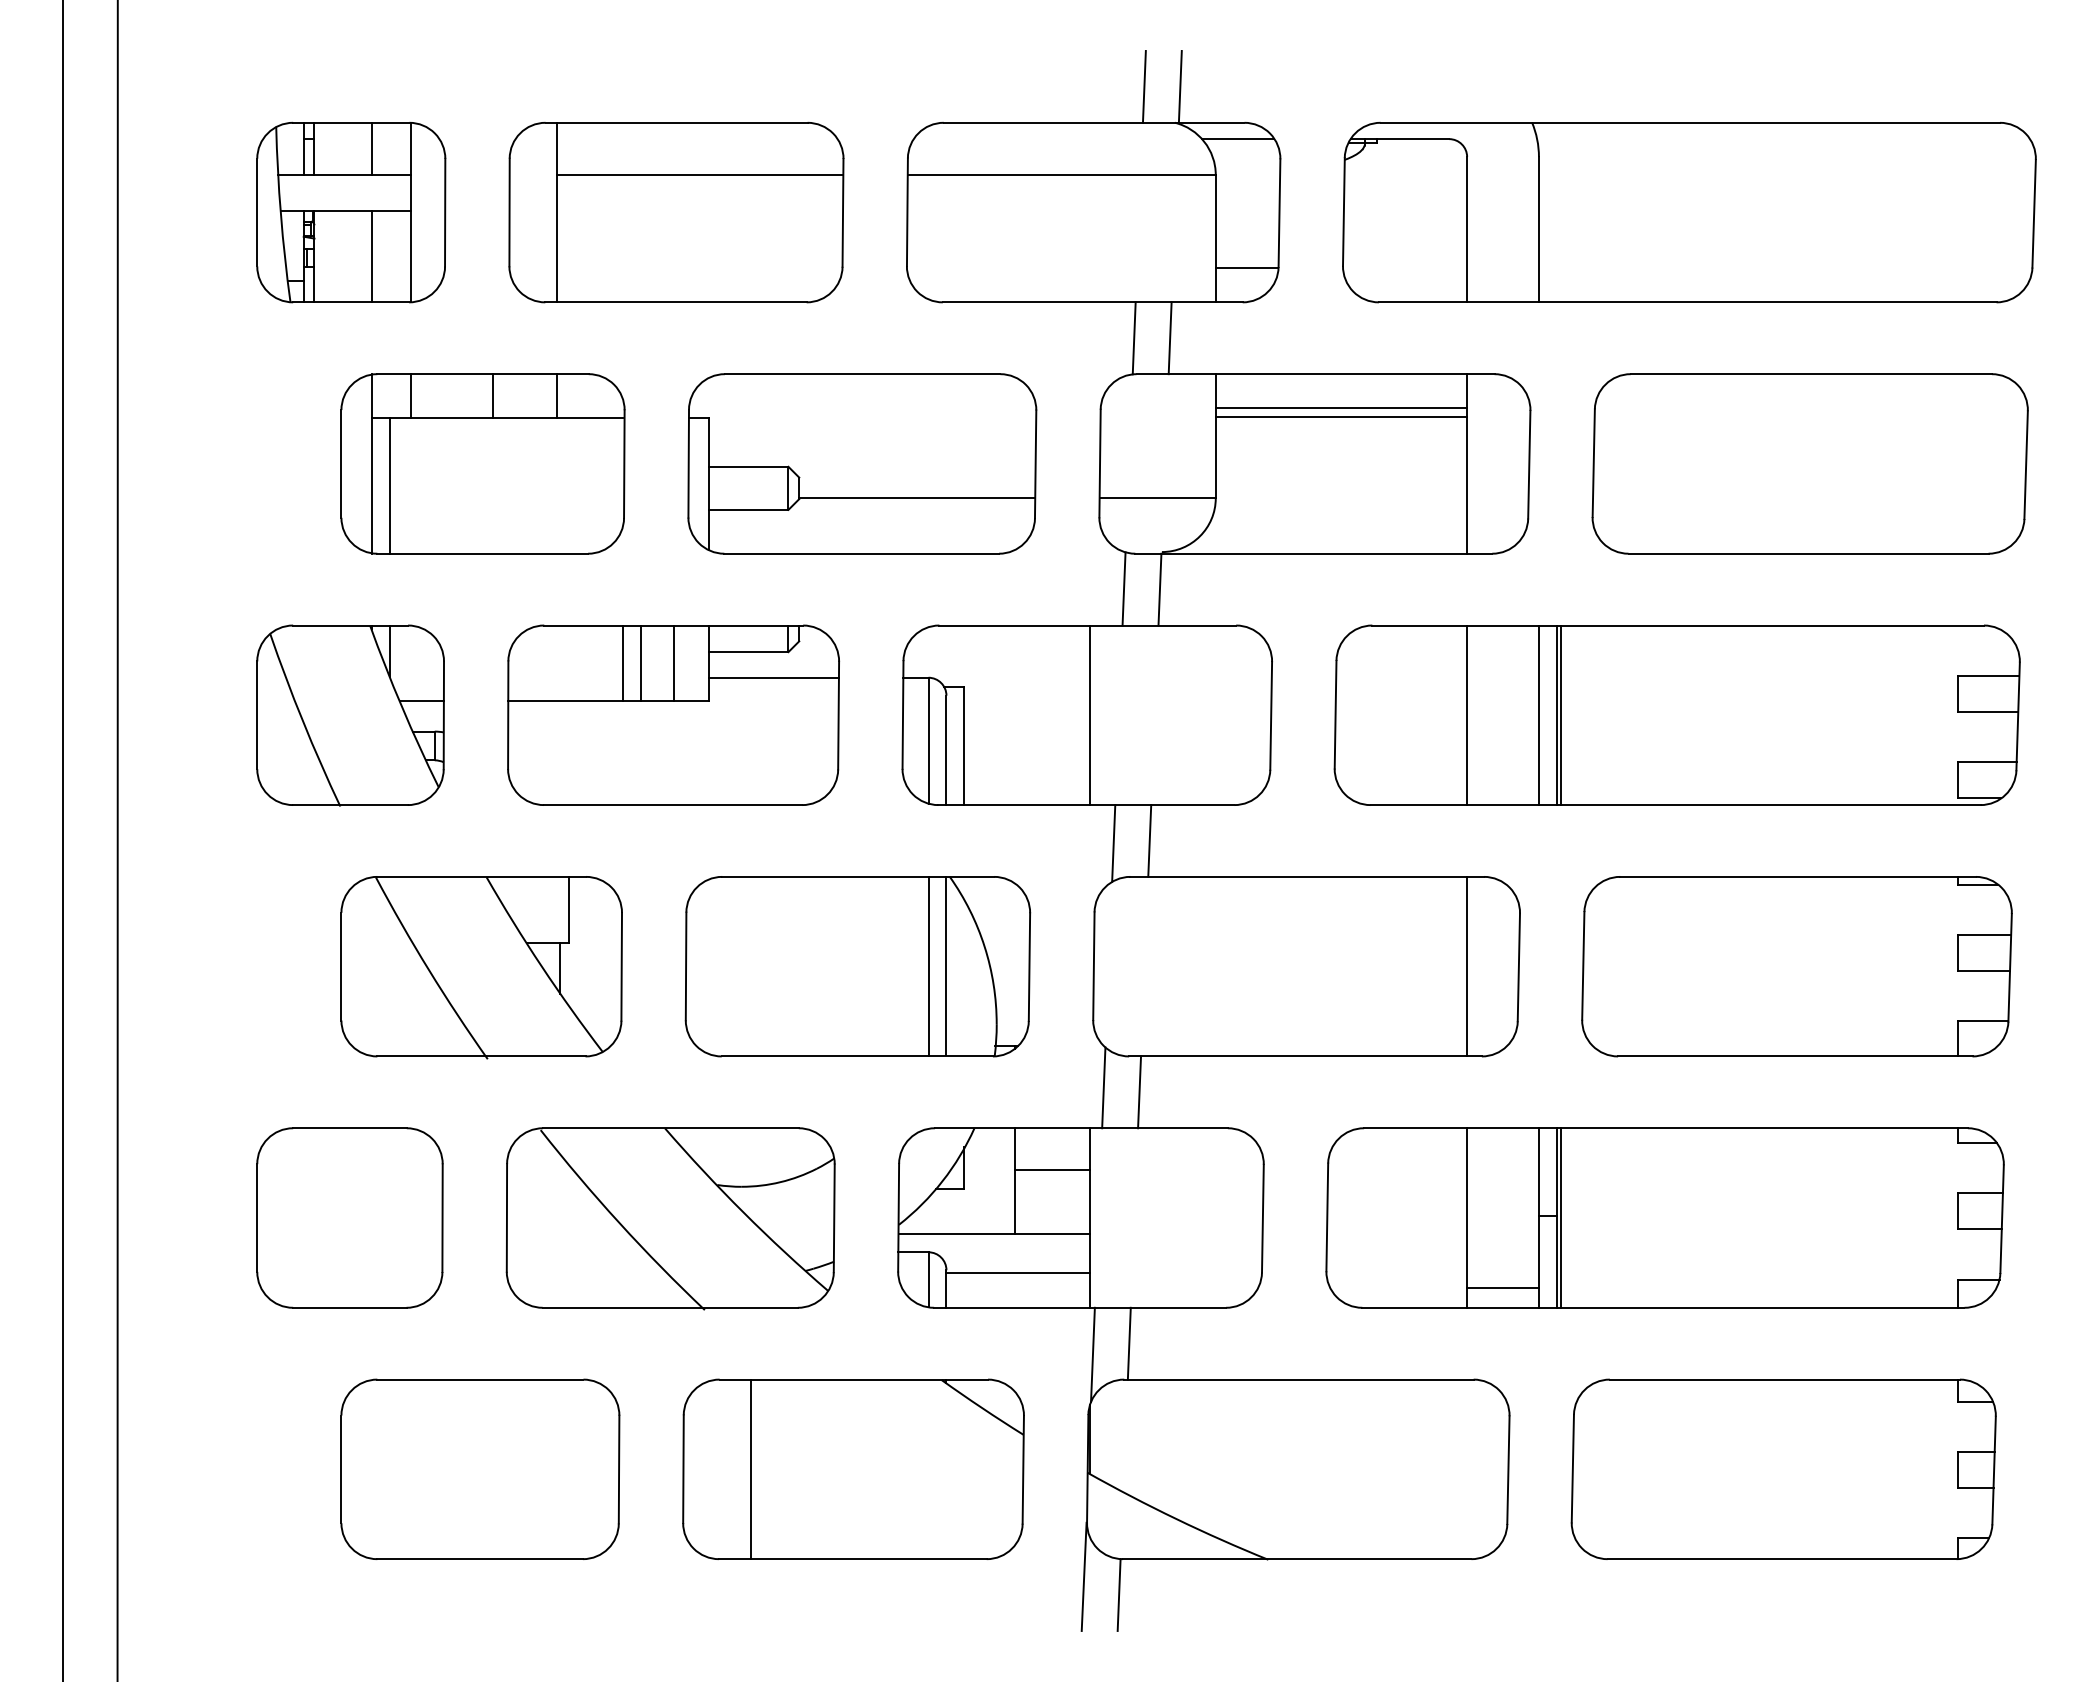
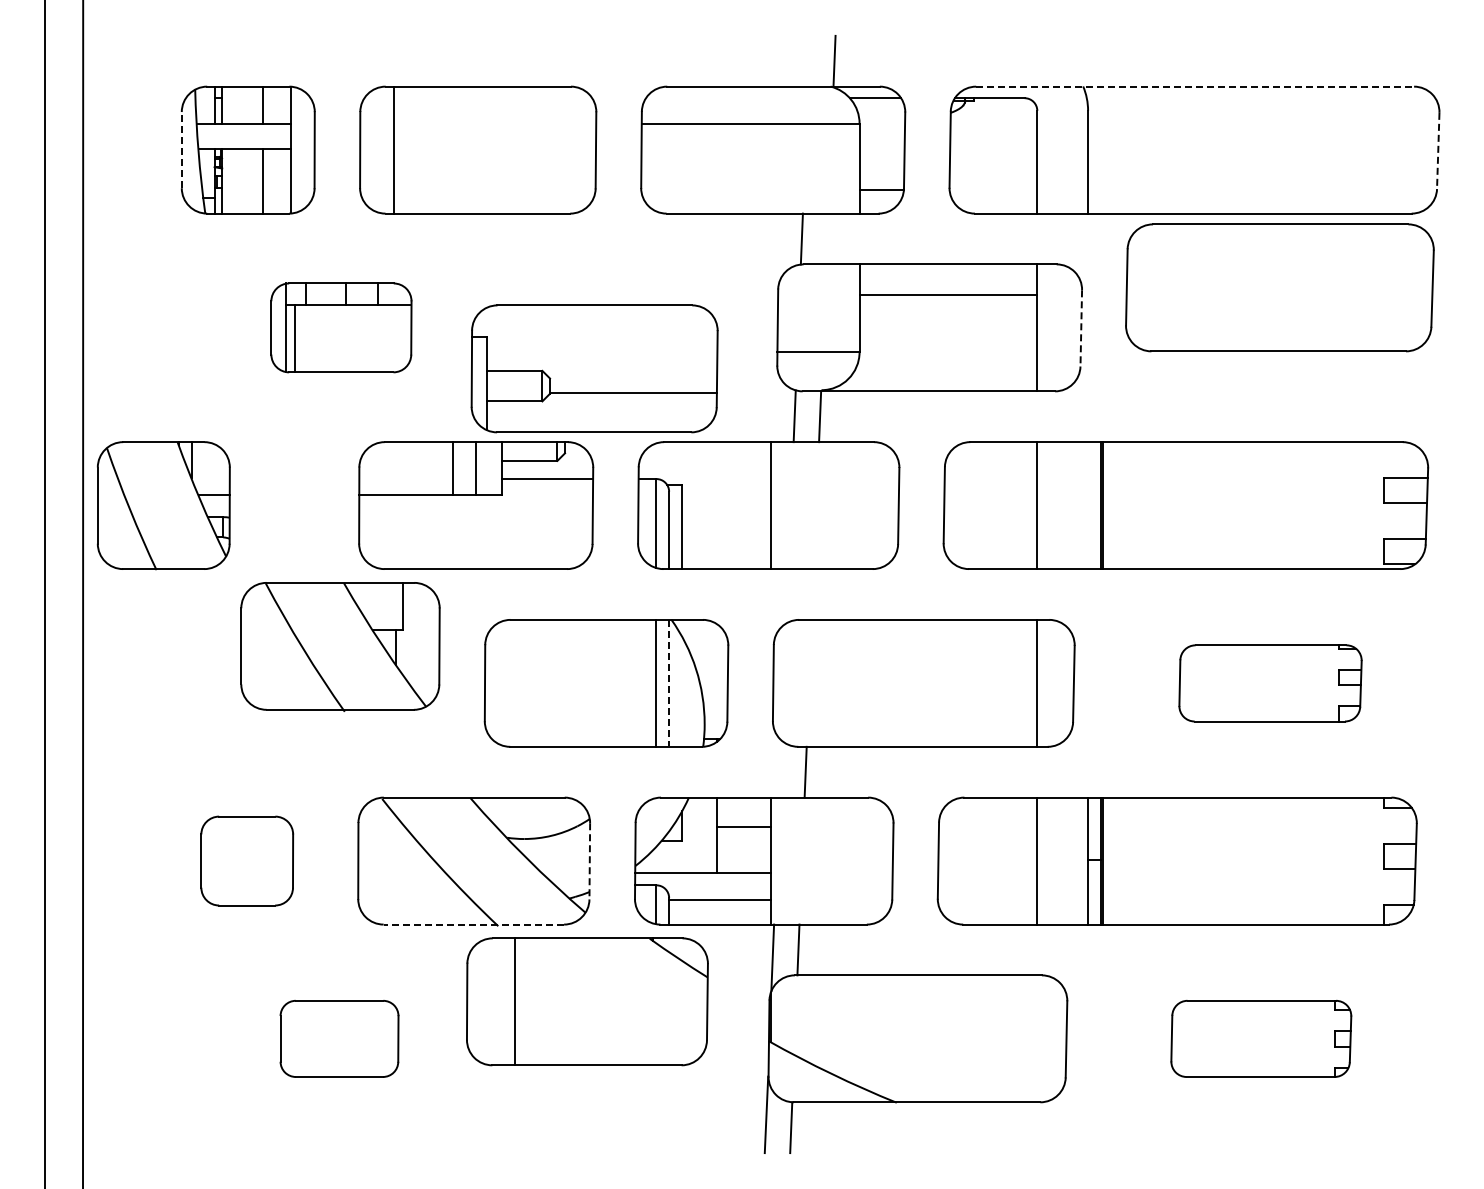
line: (1144, 85) -> (809, 60), removed
line: (1690, 122) -> (1195, 86), solid -> dashed
line: (699, 174) -> (494, 123), removed
line: (256, 211) -> (181, 149), solid -> dashed
line: (2034, 214) -> (1438, 151), solid -> dashed
line: (1170, 337) -> (827, 238), removed
line: (1341, 408) -> (948, 288), removed
part: (483, 463) -> (341, 327), size x0.7
part: (862, 463) -> (594, 368), moved
part: (1809, 463) -> (1279, 287), moved
line: (1529, 464) -> (1081, 328), solid -> dashed
line: (623, 662) -> (440, 468), removed
part: (350, 715) -> (163, 505), moved
line: (1539, 715) -> (1088, 505), removed
line: (1149, 841) -> (812, 594), removed
line: (1113, 843) -> (787, 596), removed
line: (946, 965) -> (669, 682), solid -> dashed
part: (481, 966) -> (340, 646), moved
part: (1796, 966) -> (1270, 683), size x0.6
line: (1103, 1087) -> (780, 768), removed
part: (348, 1217) -> (246, 860), size x0.7
line: (833, 1218) -> (589, 861), solid -> dashed
line: (1502, 1287) -> (1062, 910), removed
line: (669, 1307) -> (473, 924), solid -> dashed
part: (480, 1468) -> (339, 1038), size x0.6
part: (853, 1468) -> (587, 1001), moved
part: (1784, 1468) -> (1261, 1038), size x0.6

